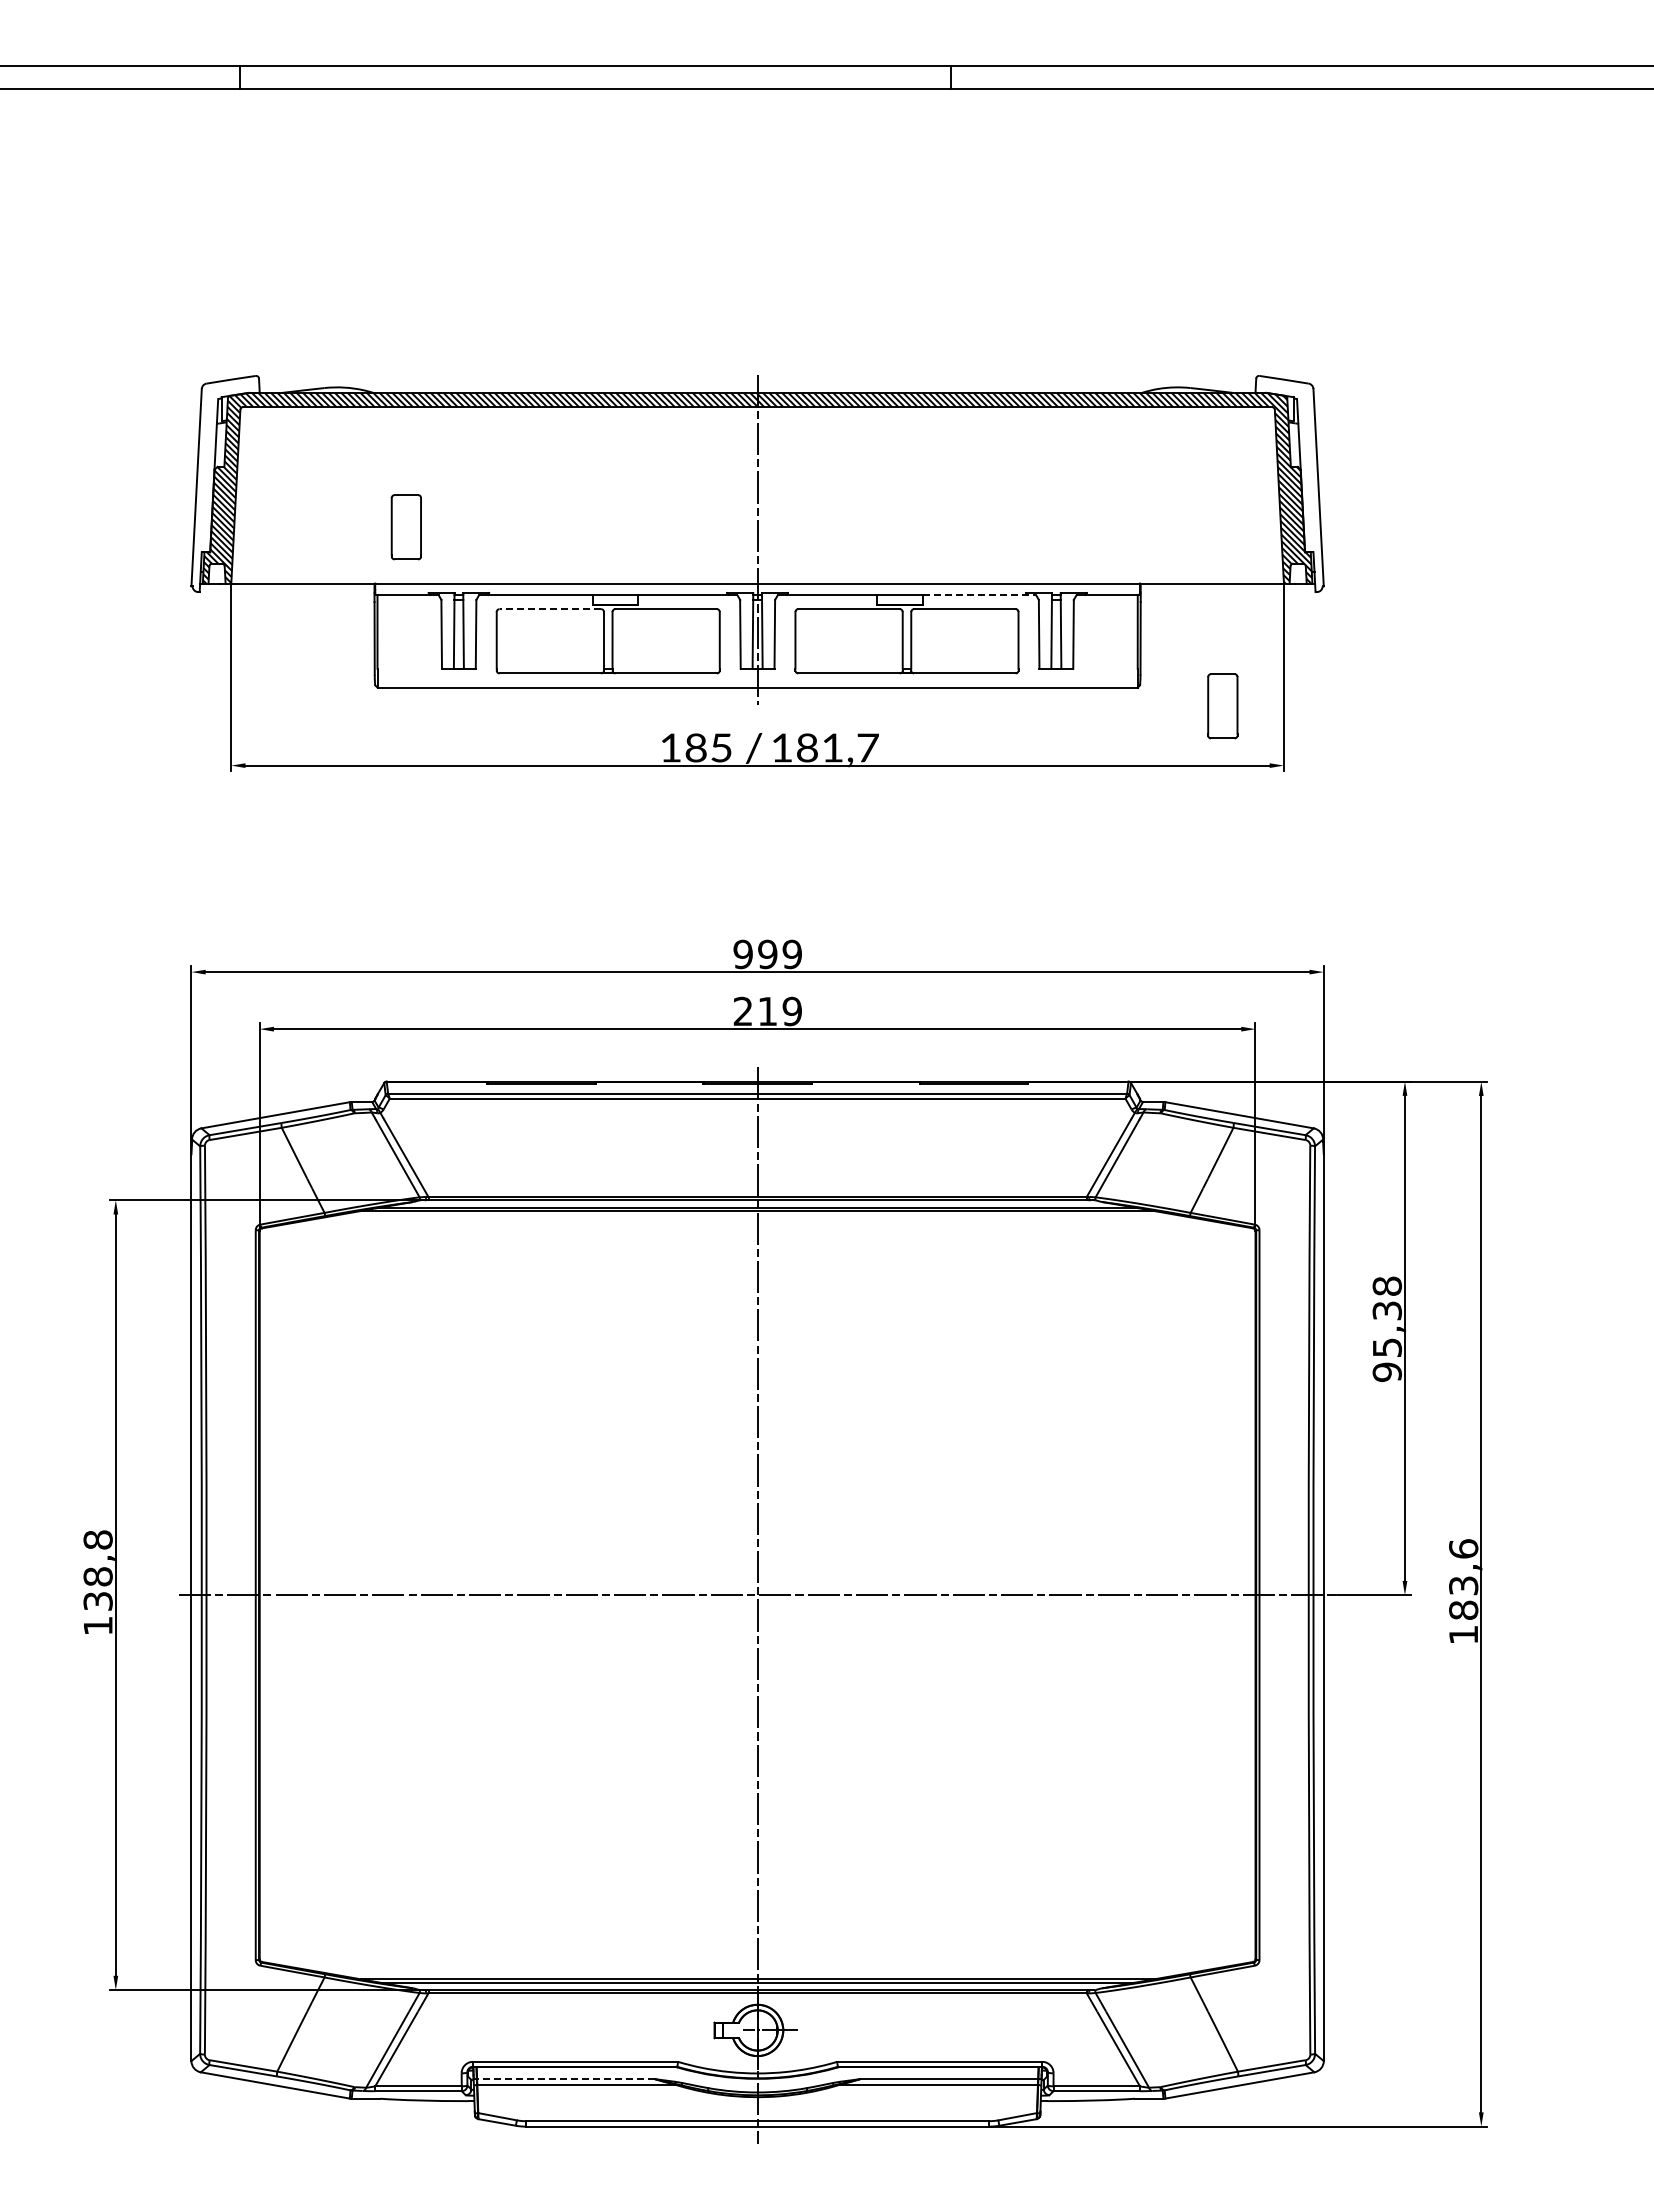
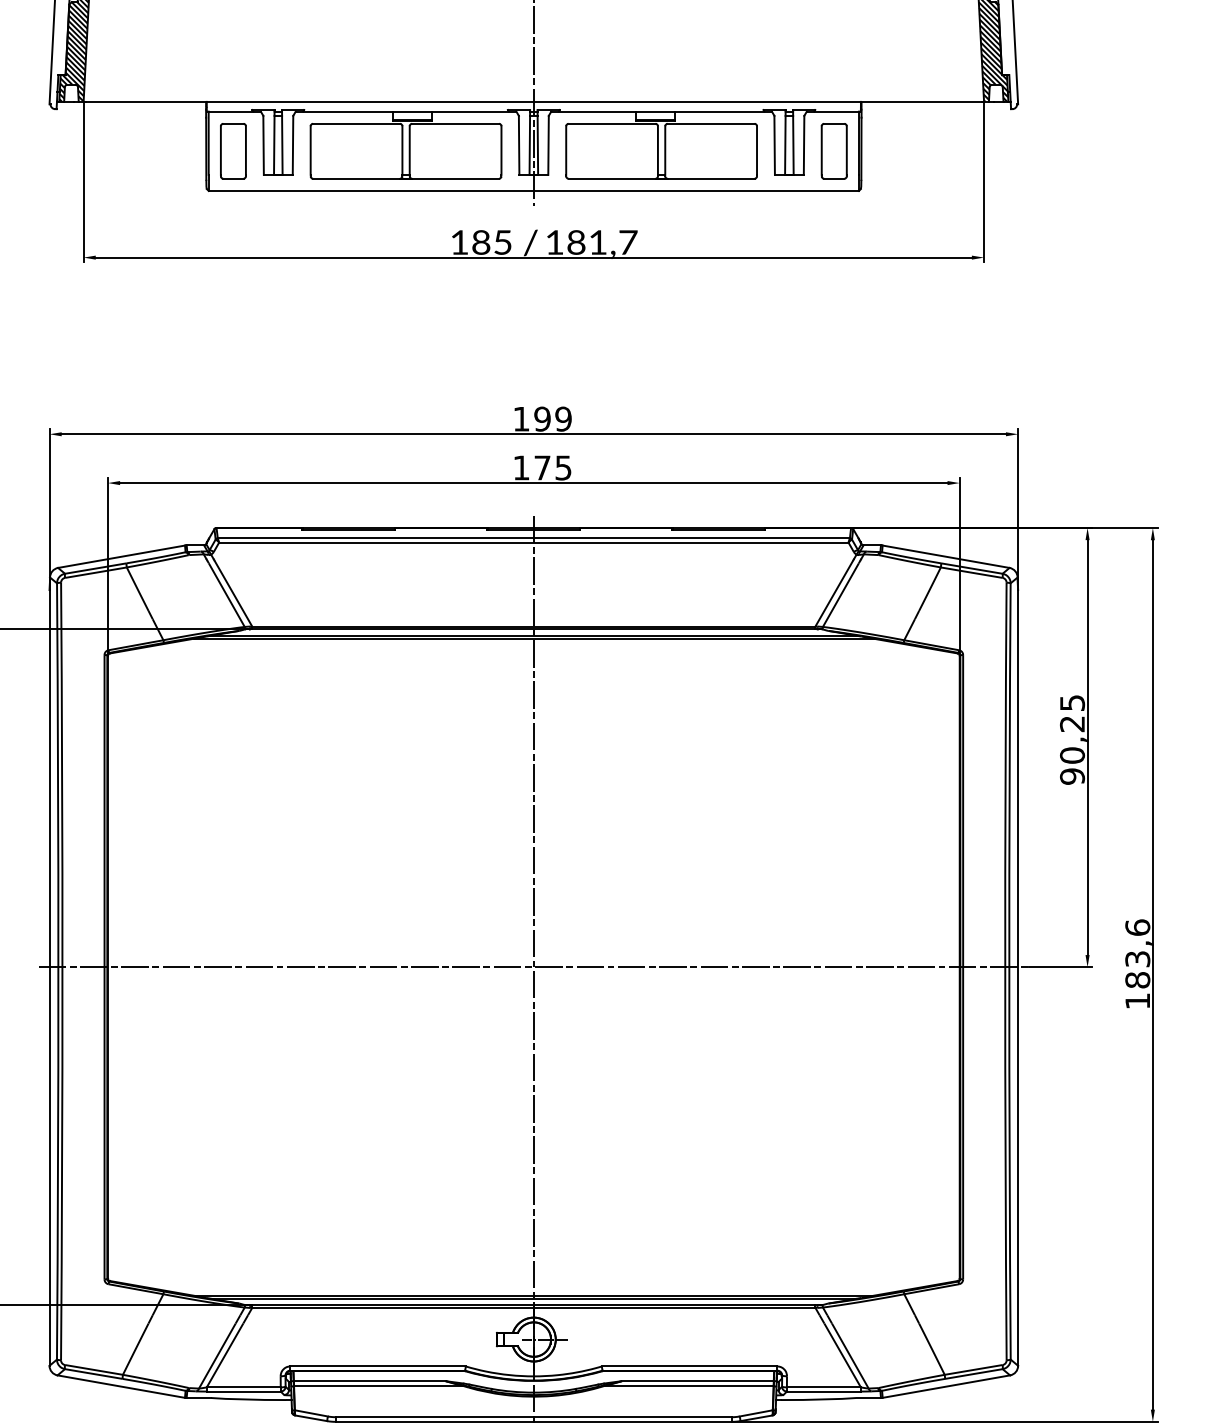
part: (405, 527) -> (232, 151), moved
line: (979, 594) -> (723, 111), dashed -> solid
line: (550, 609) -> (356, 124), dashed -> solid
part: (1222, 706) -> (833, 151), moved
text: (742, 954) -> (520, 419), 999 -> 199
text: (767, 1011) -> (542, 467), 219 -> 175
text: (1386, 1316) -> (1071, 728), 95,38 -> 90,25
line: (565, 2079) -> (369, 1381), dashed -> solid

